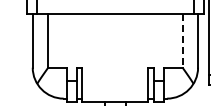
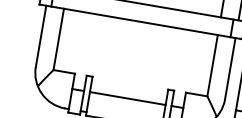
line: (182, 40) -> (212, 65), dashed -> solid
line: (115, 81) -> (127, 99), added

